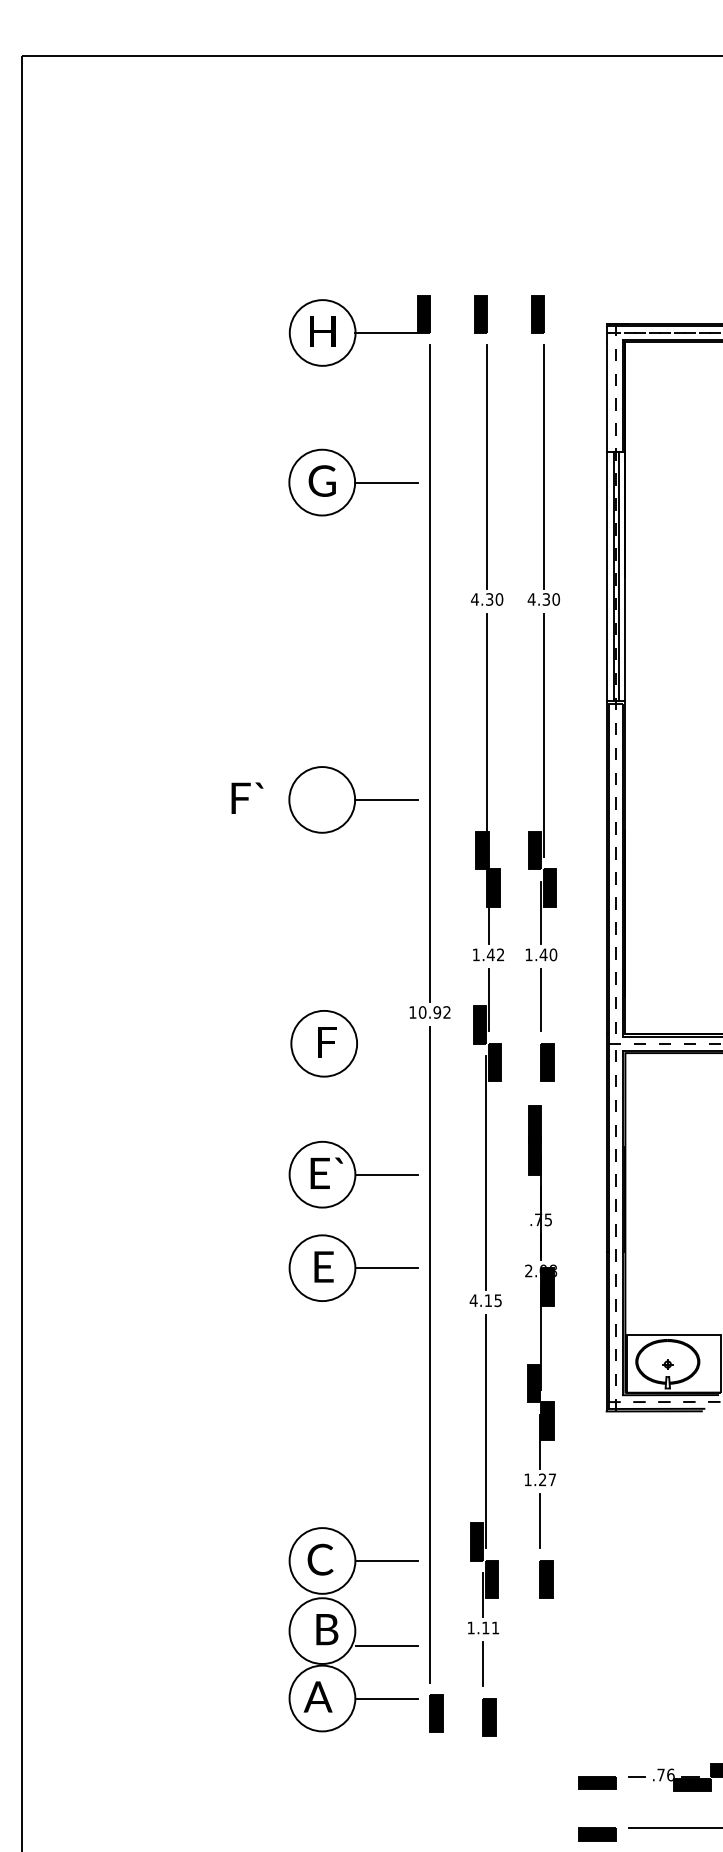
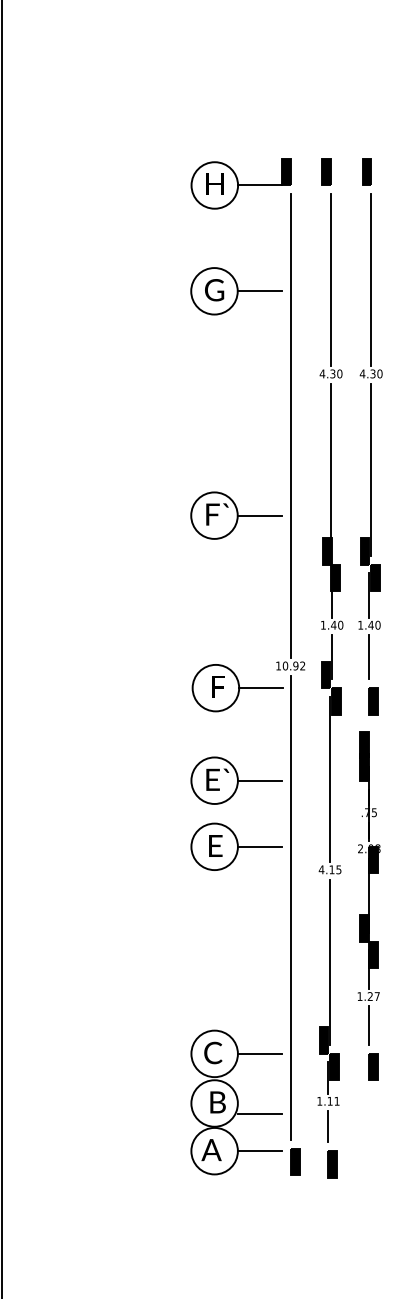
text: (247, 797) -> (217, 513), moved
text: (500, 954) -> (340, 625), 1.42 -> 1.40
line: (388, 1043) -> (261, 687), added

